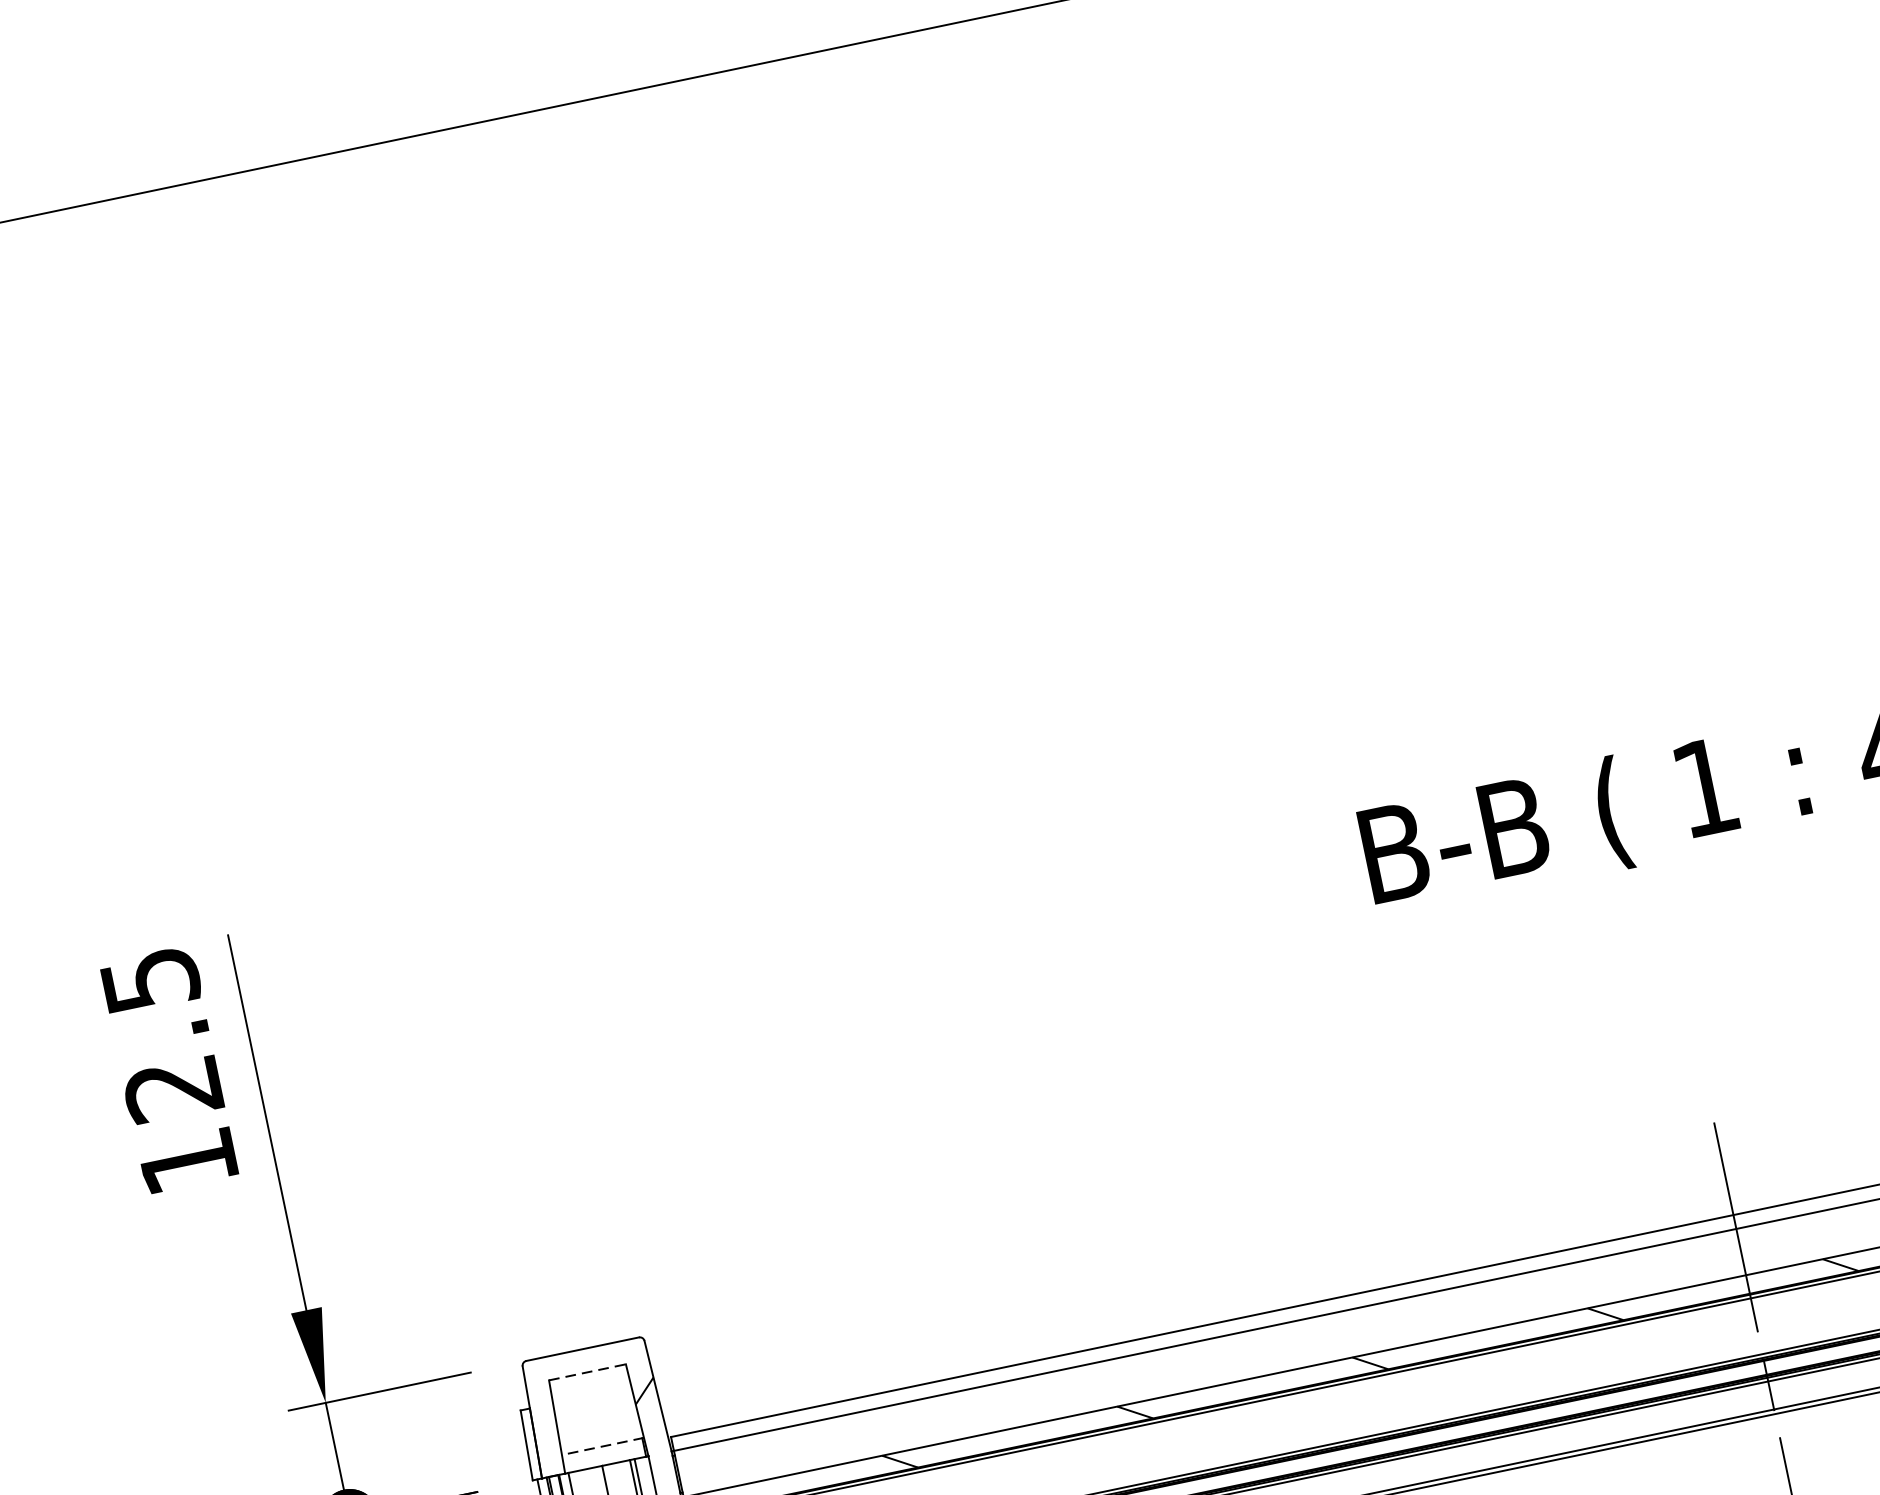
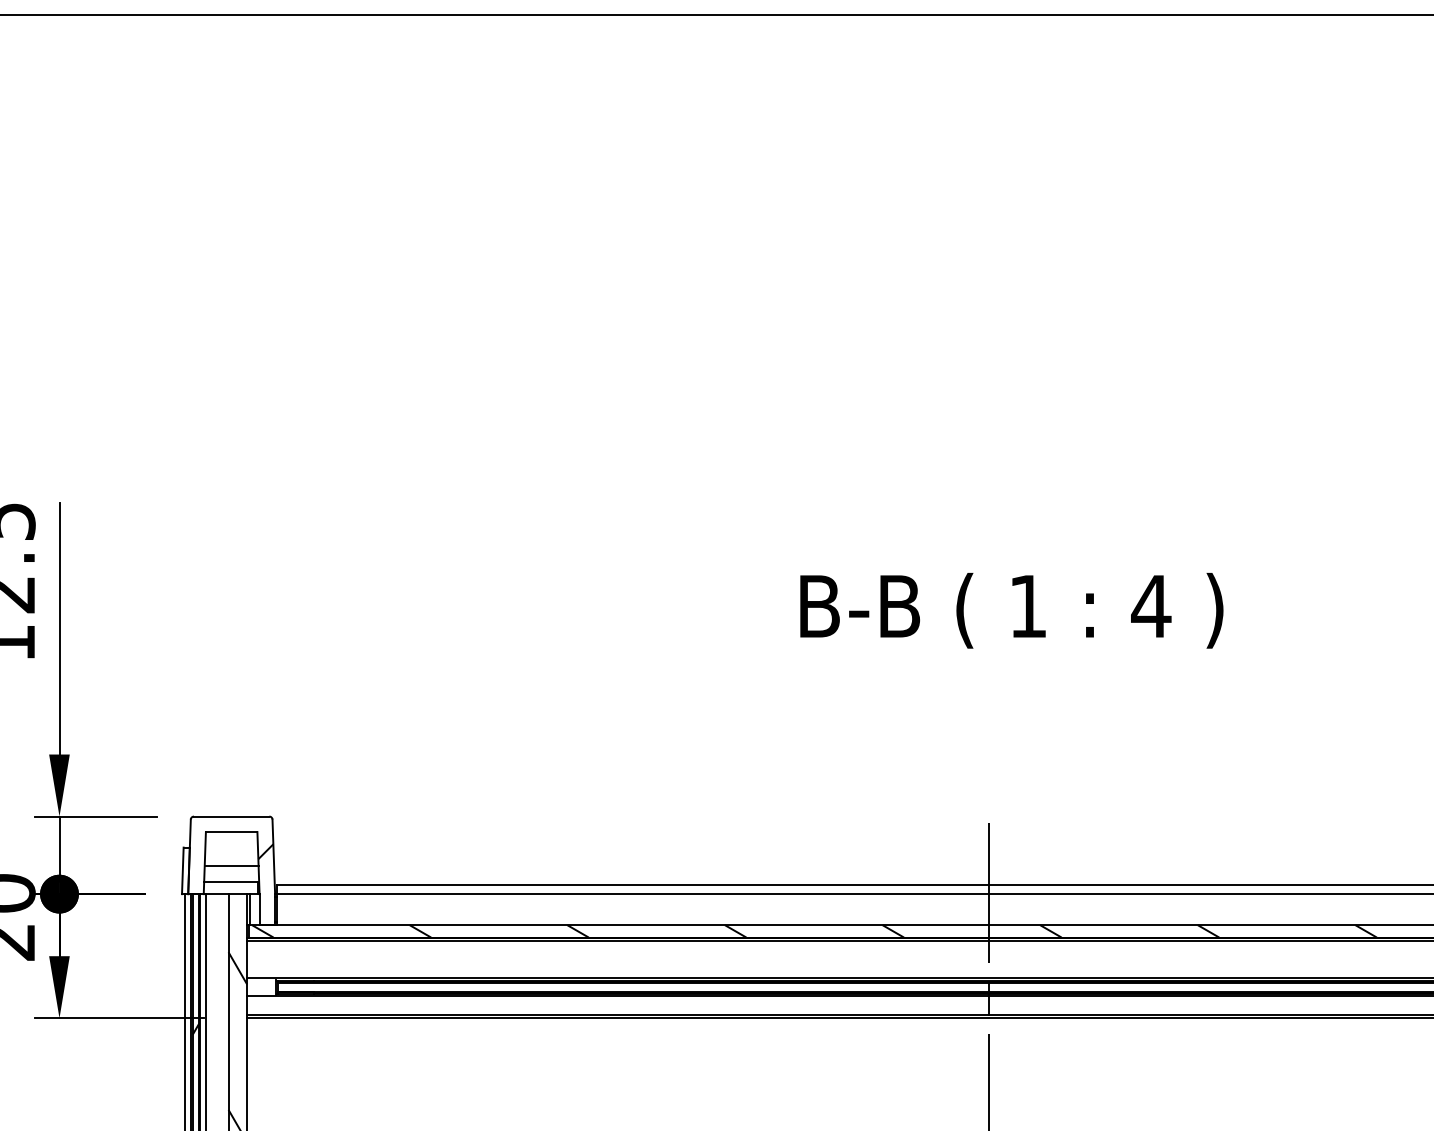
line: (587, 1373) -> (231, 832), dashed -> solid
line: (597, 1423) -> (231, 866), added
line: (602, 1446) -> (231, 881), dashed -> solid

